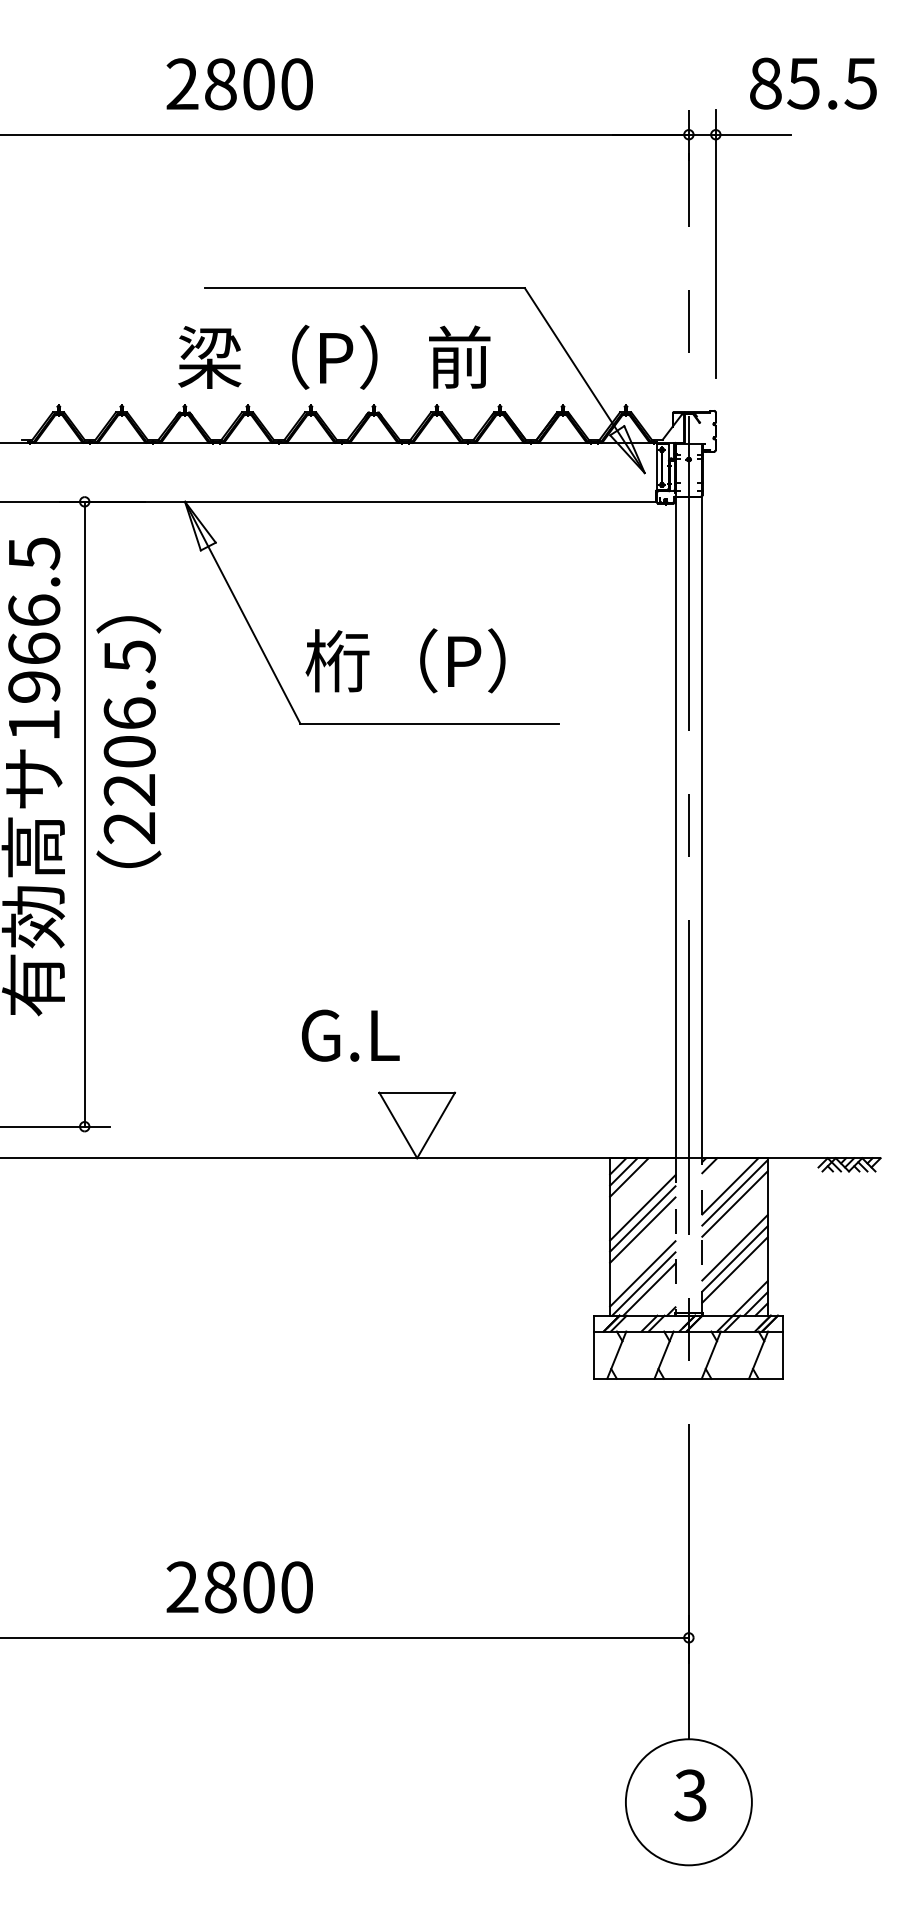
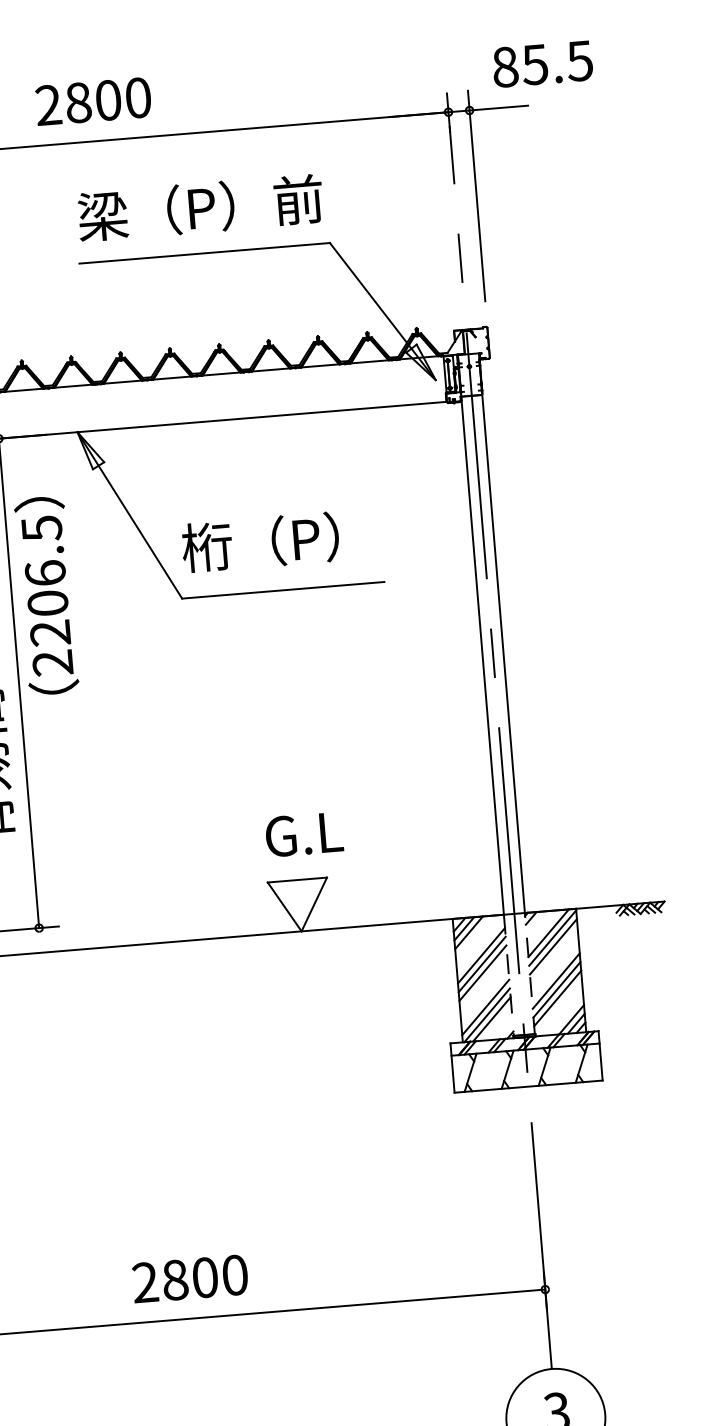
text: (334, 356) -> (200, 207), moved
text: (128, 741) -> (46, 595), moved
text: (350, 1035) -> (304, 834), moved

